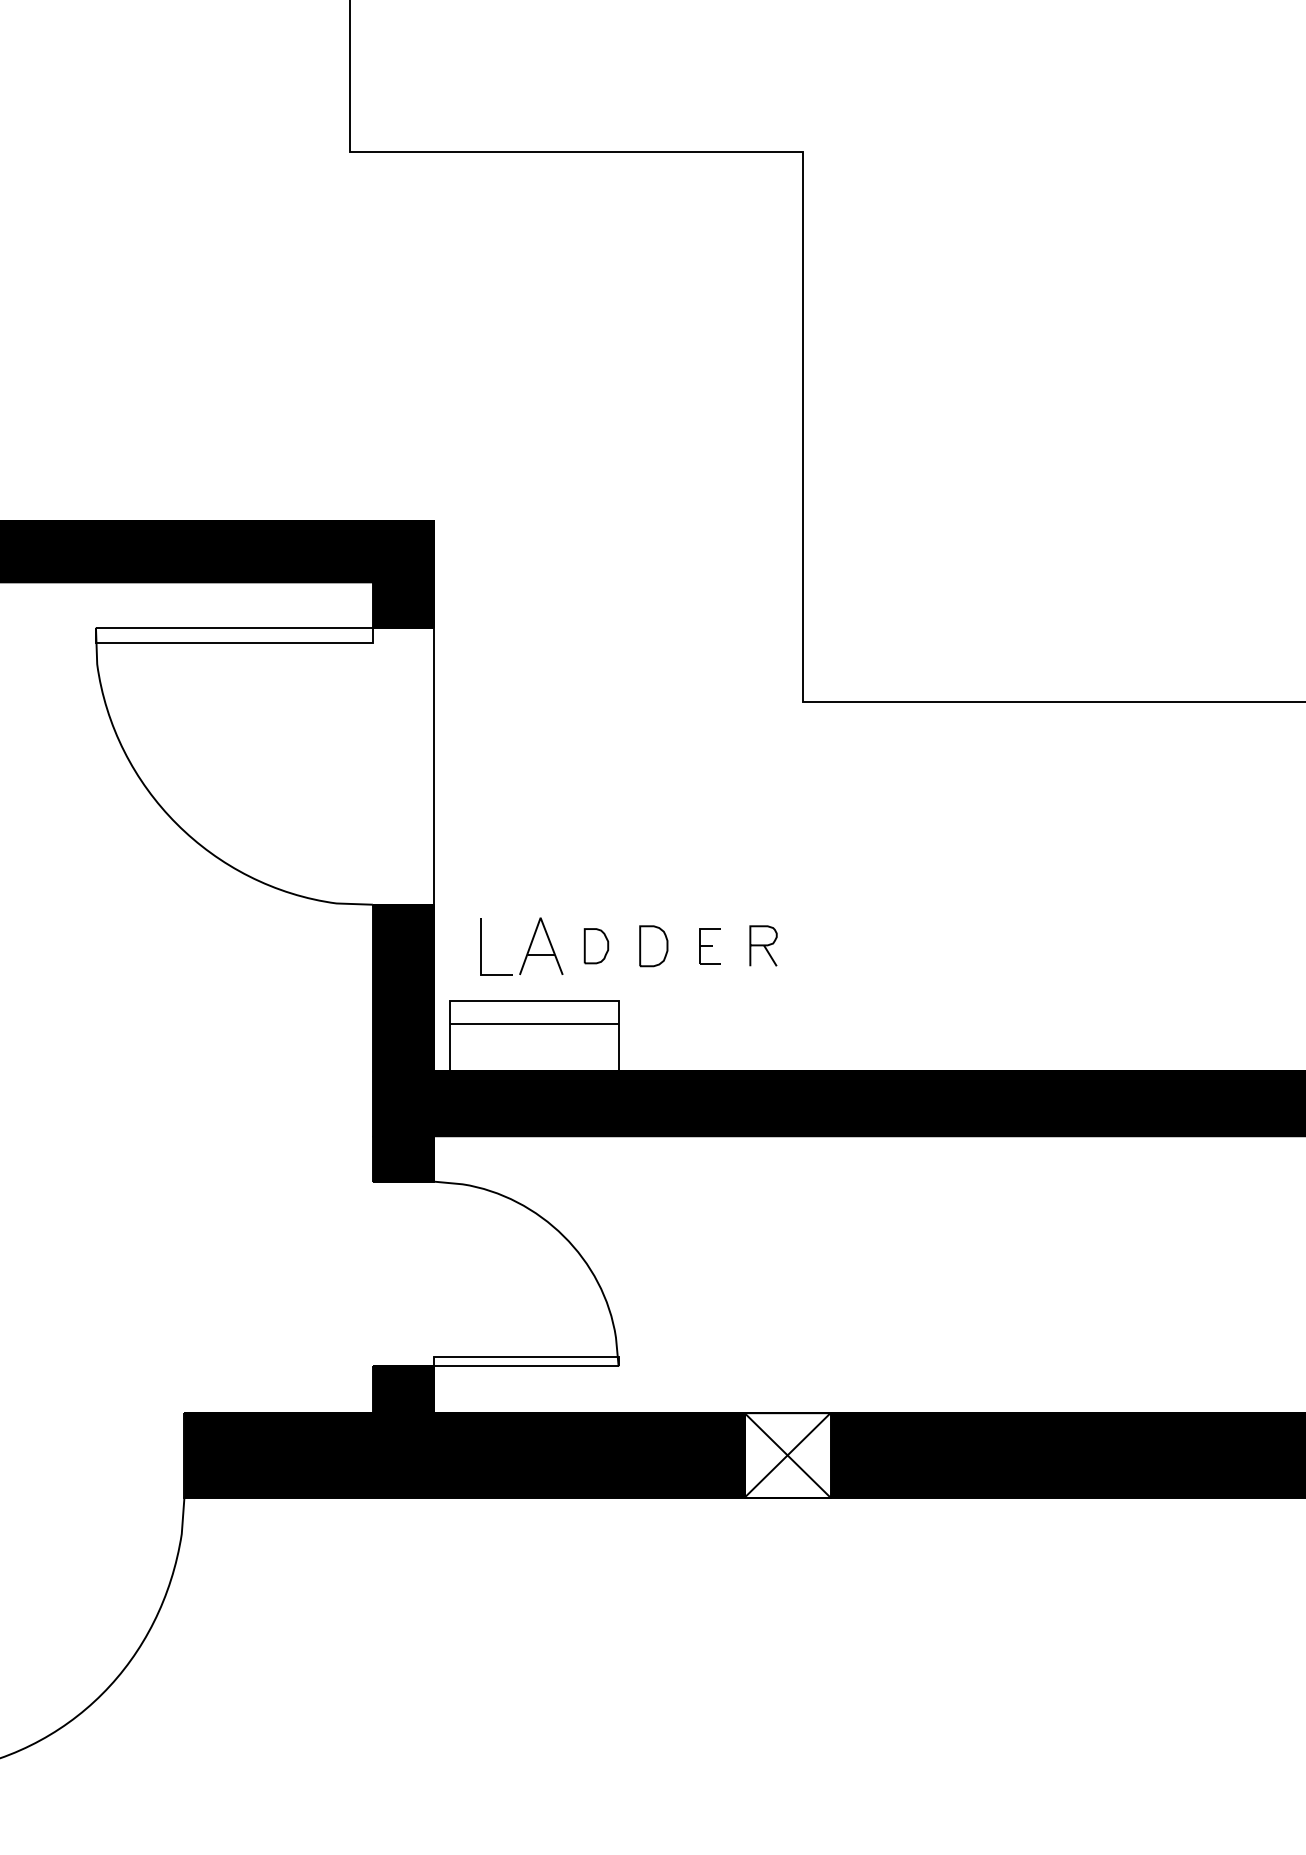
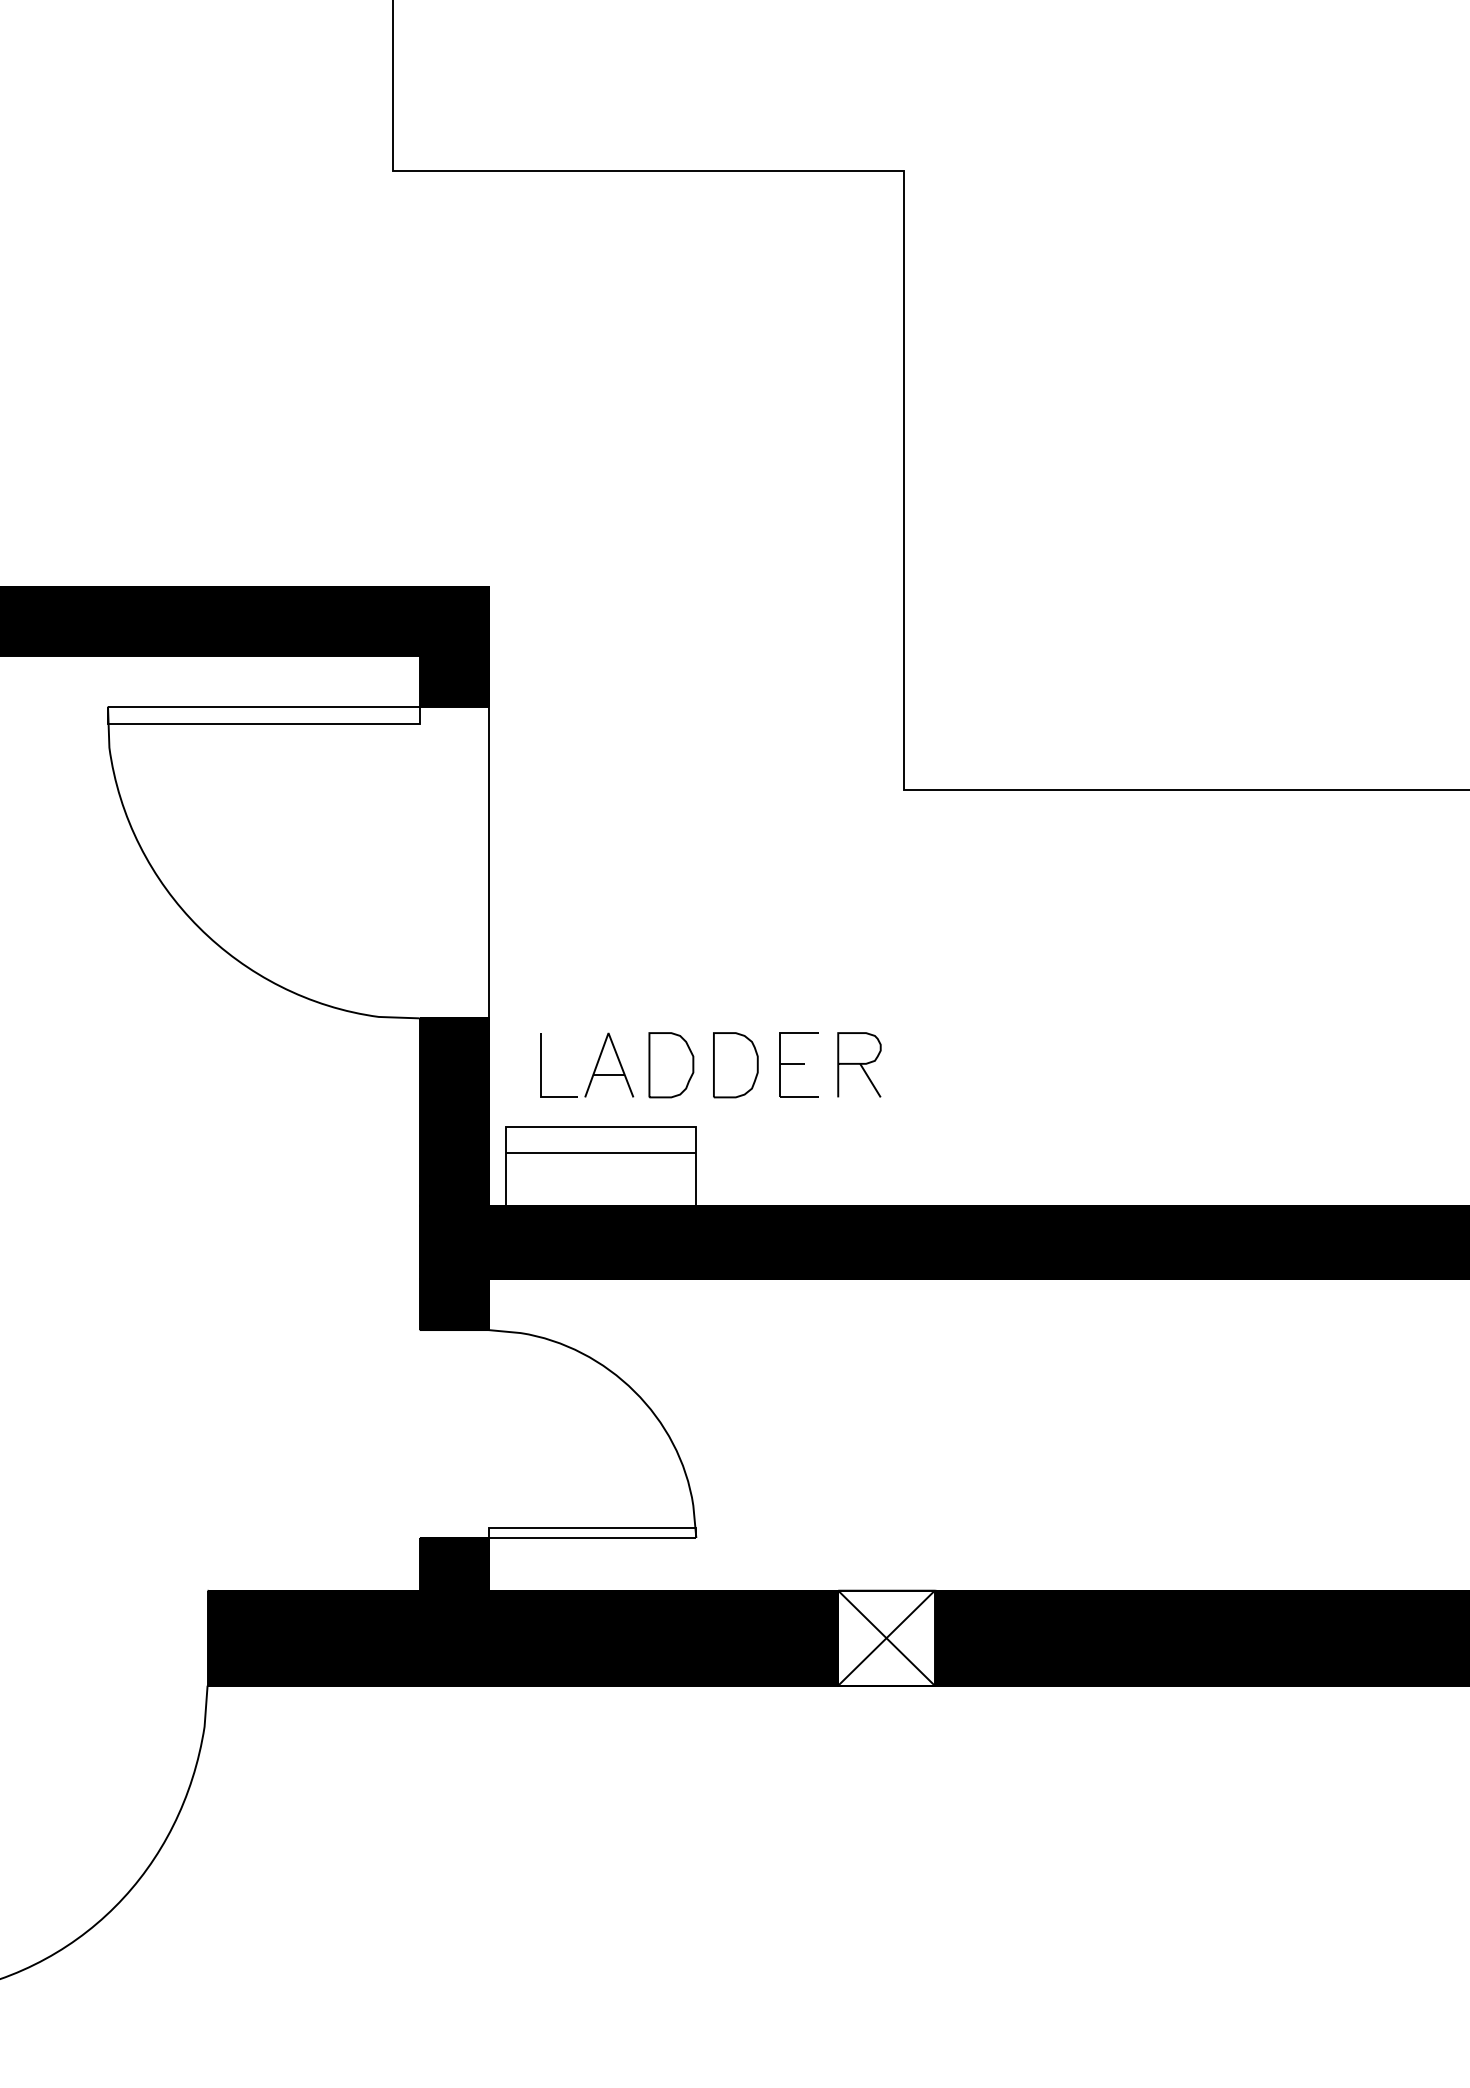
part: (596, 945) -> (671, 1064), size x1.67
part: (653, 945) -> (735, 1064), size x1.43
part: (763, 945) -> (859, 1064), size x1.43
part: (709, 946) -> (798, 1065), size x1.67

